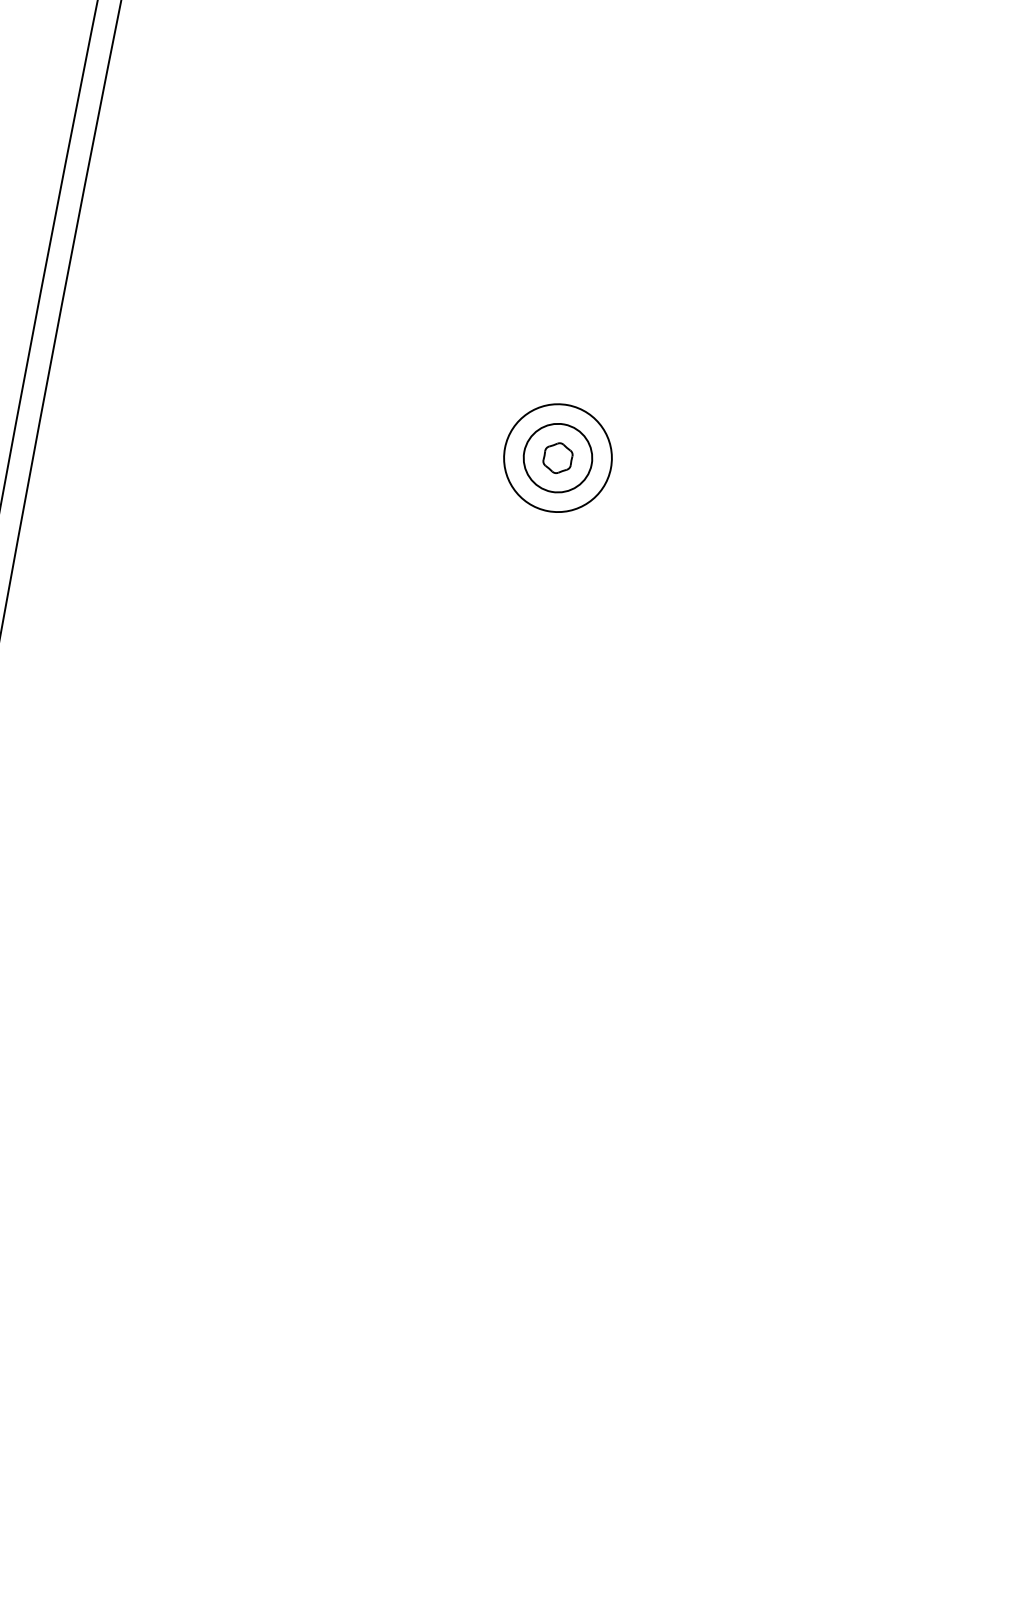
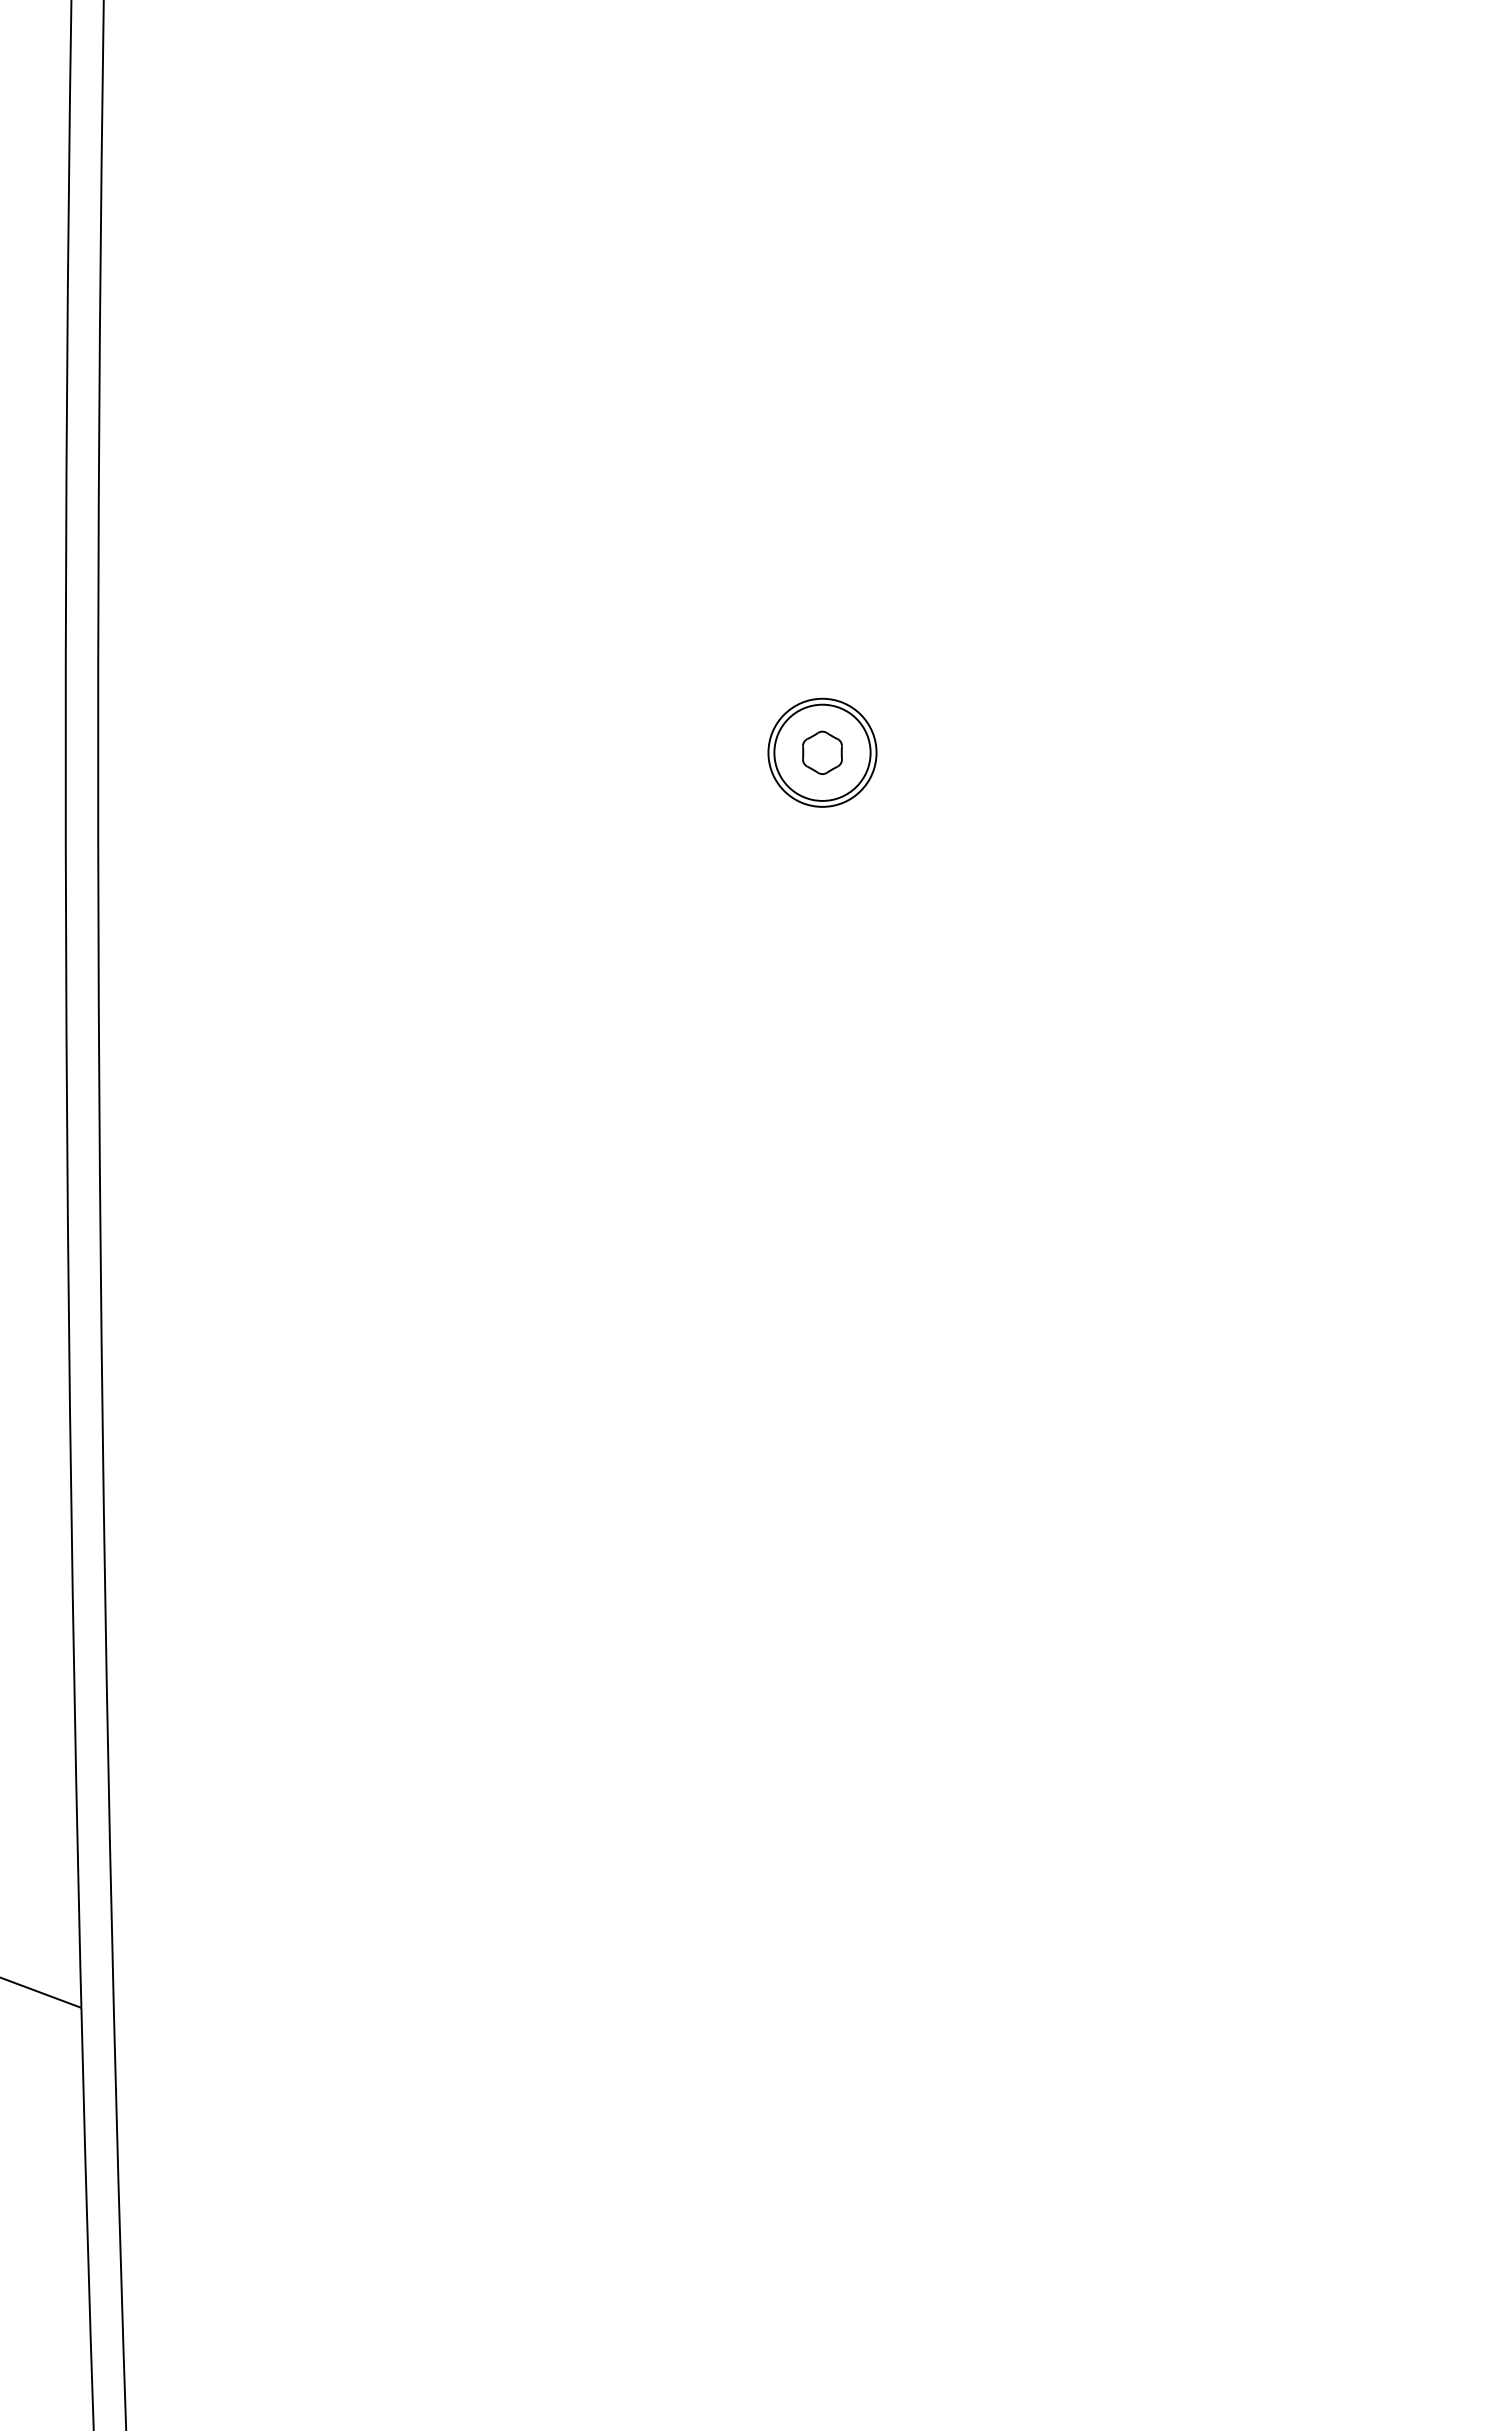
circle: (558, 457) -> (822, 752), size x0.71

